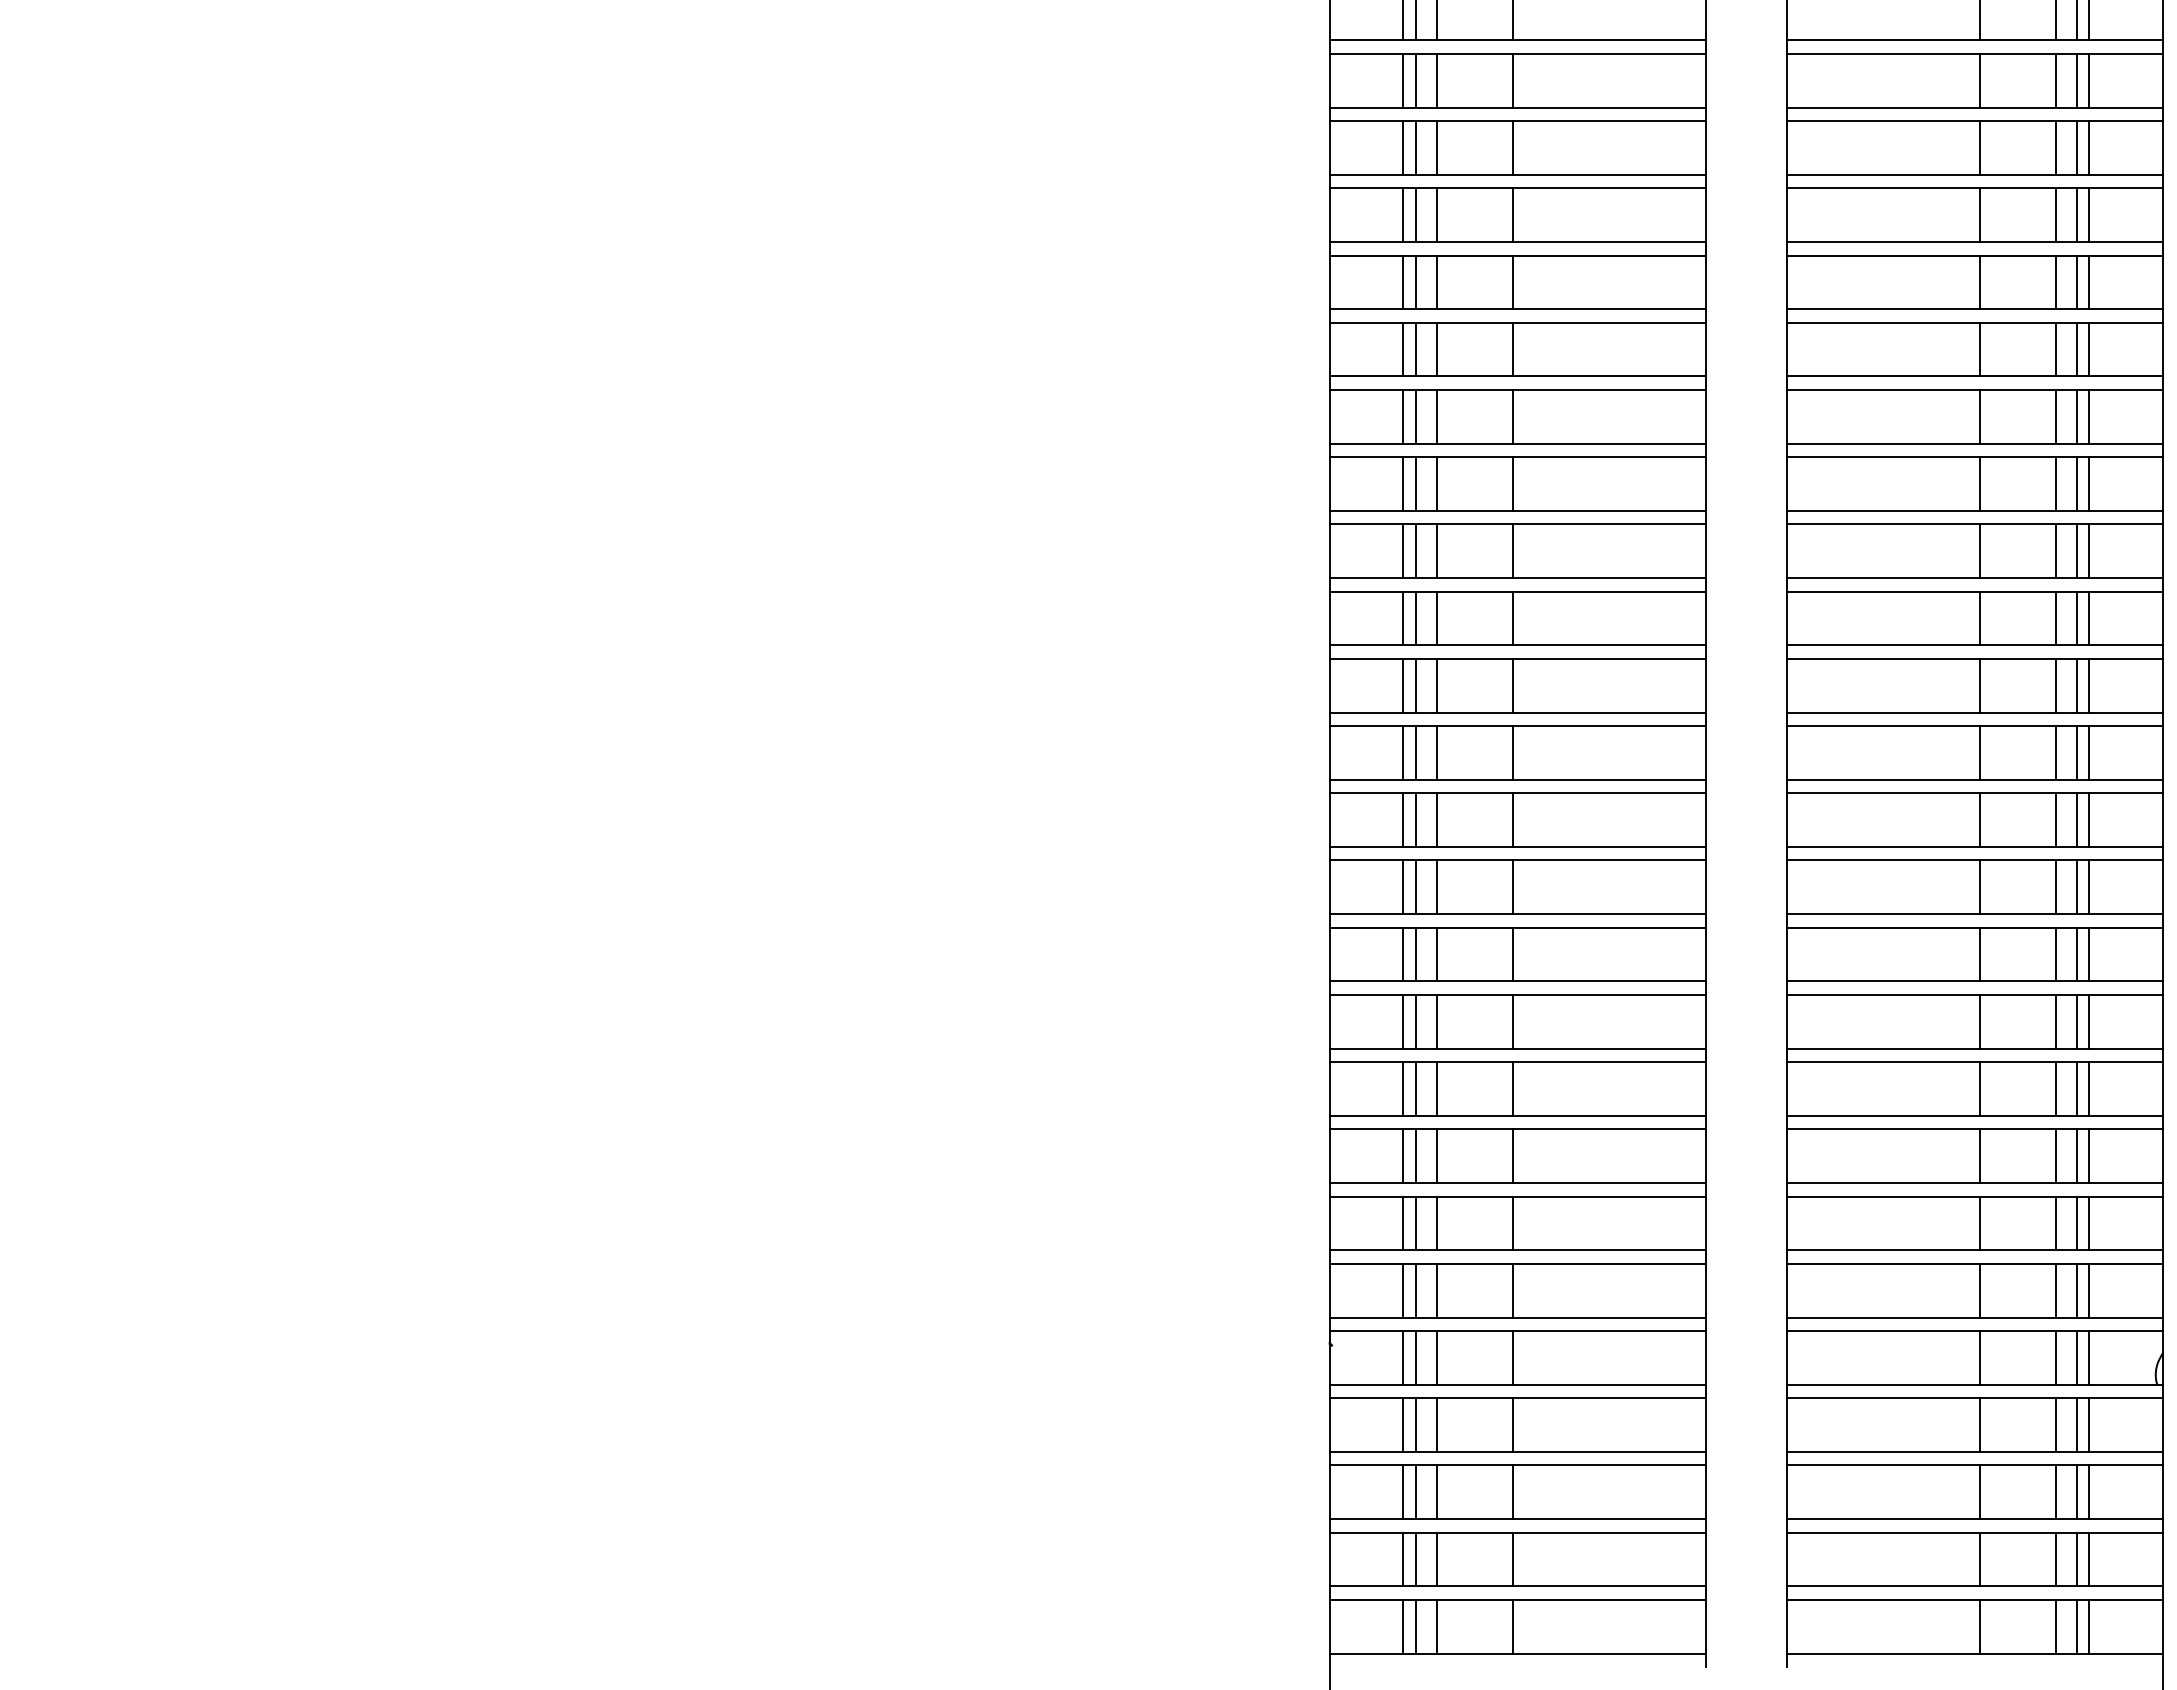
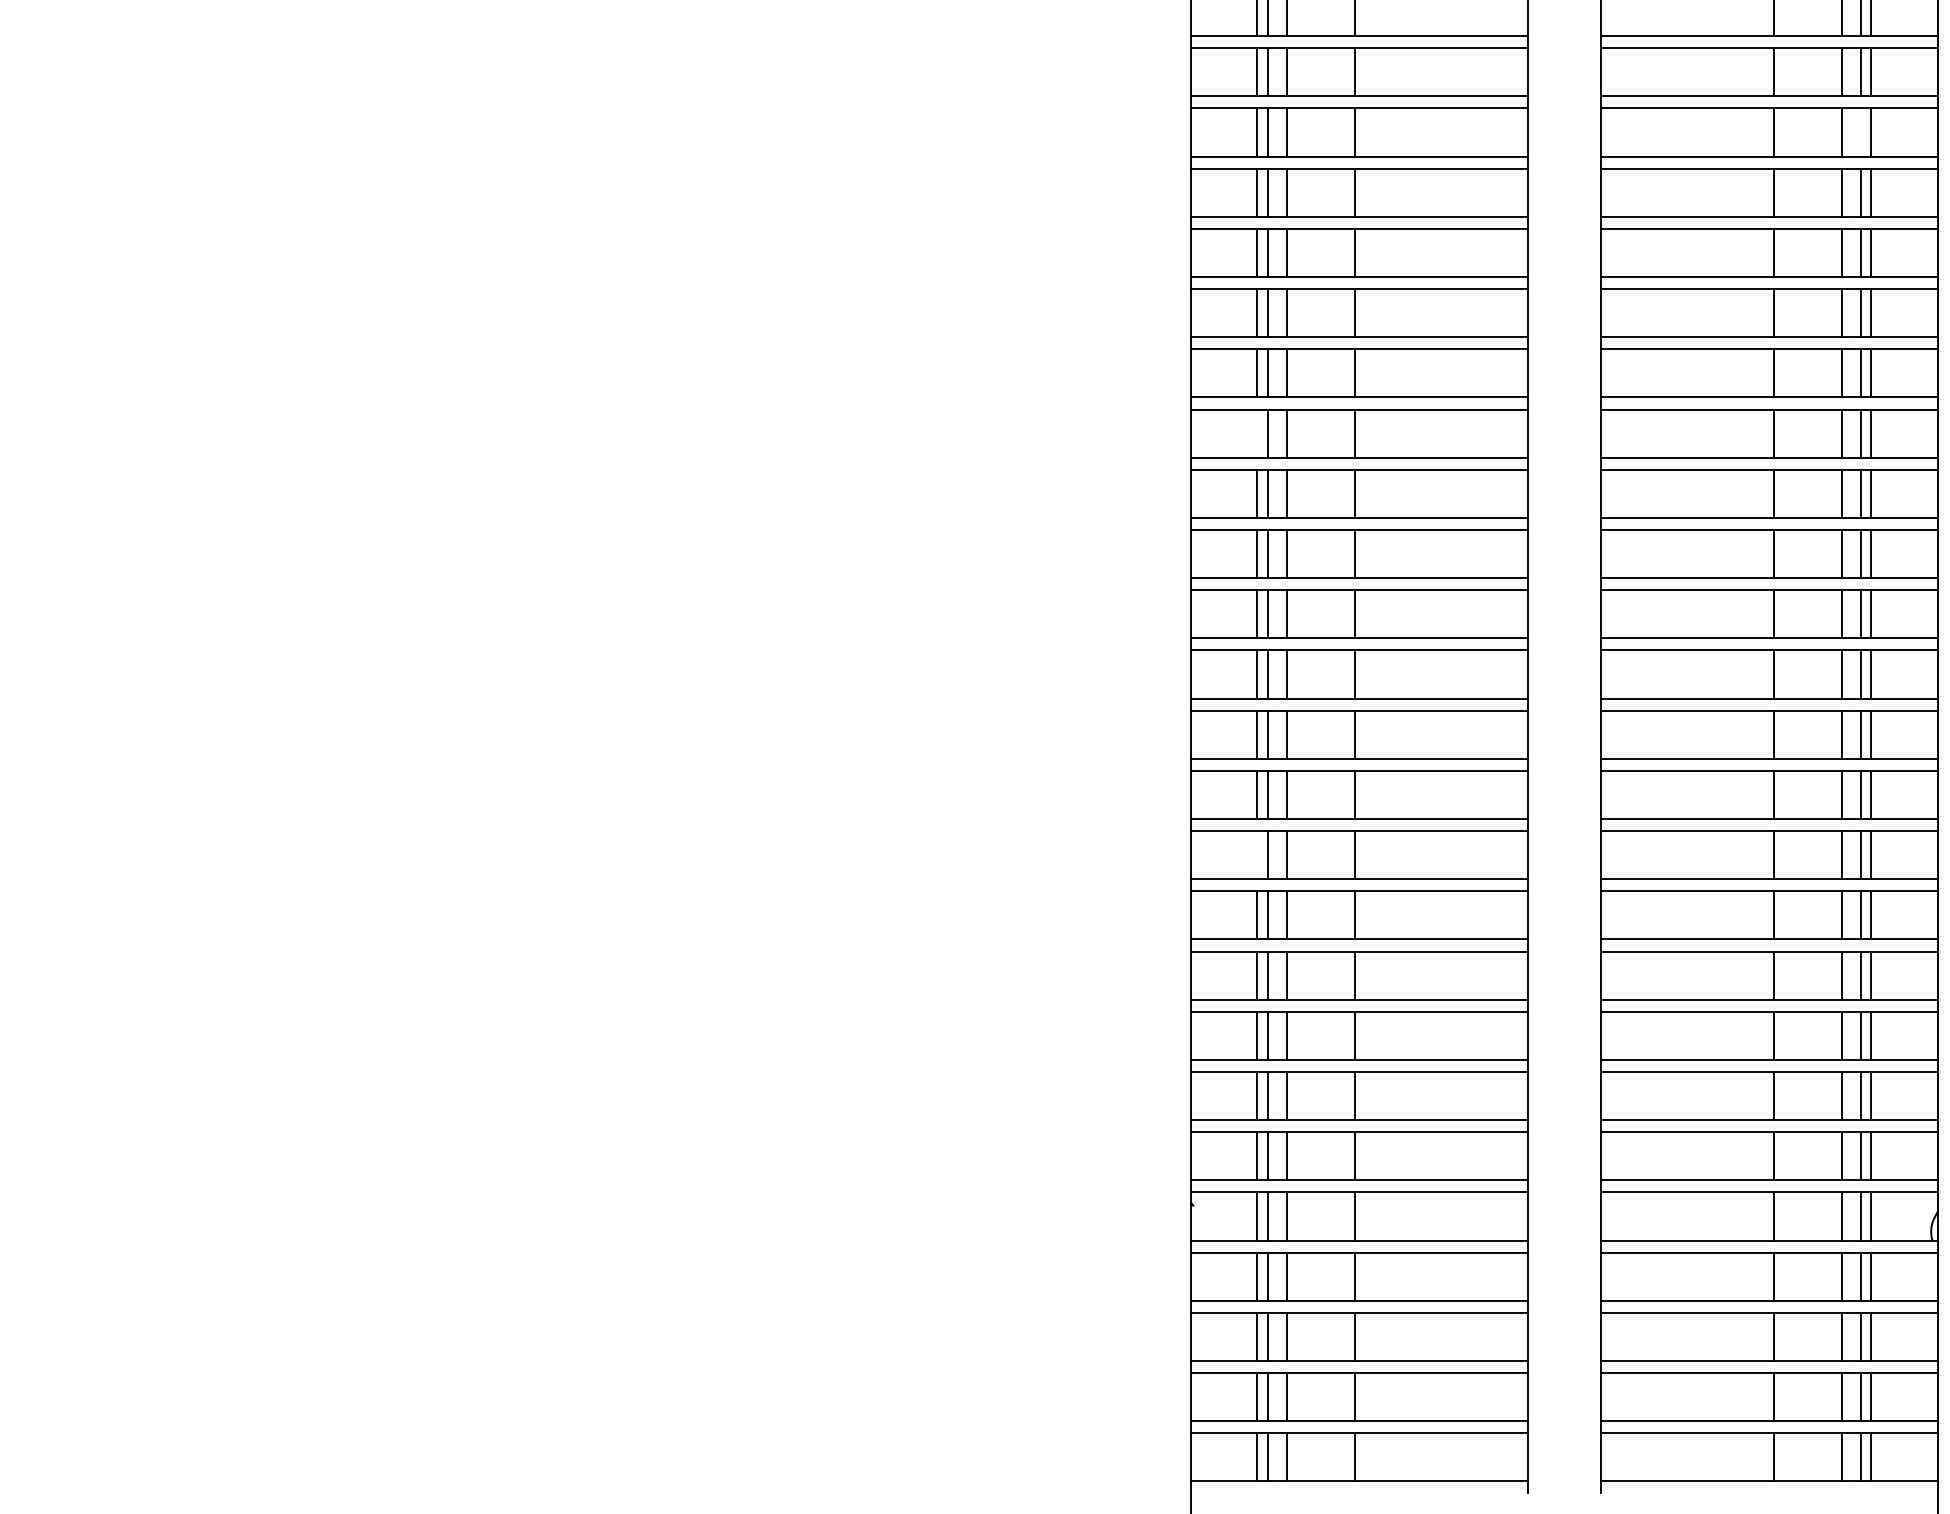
line: (2077, 147) -> (1861, 132), removed
line: (1403, 483) -> (1257, 433), removed
line: (1403, 954) -> (1257, 855), removed

